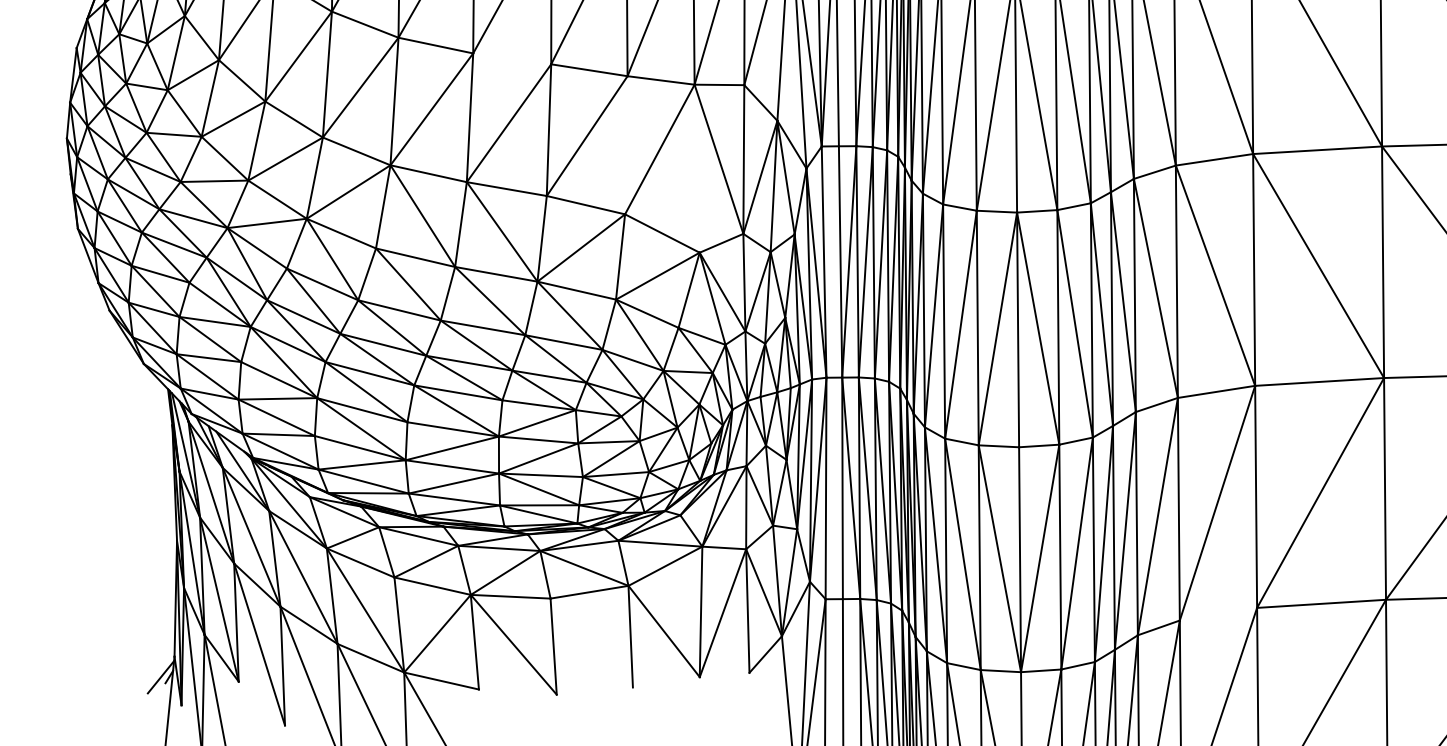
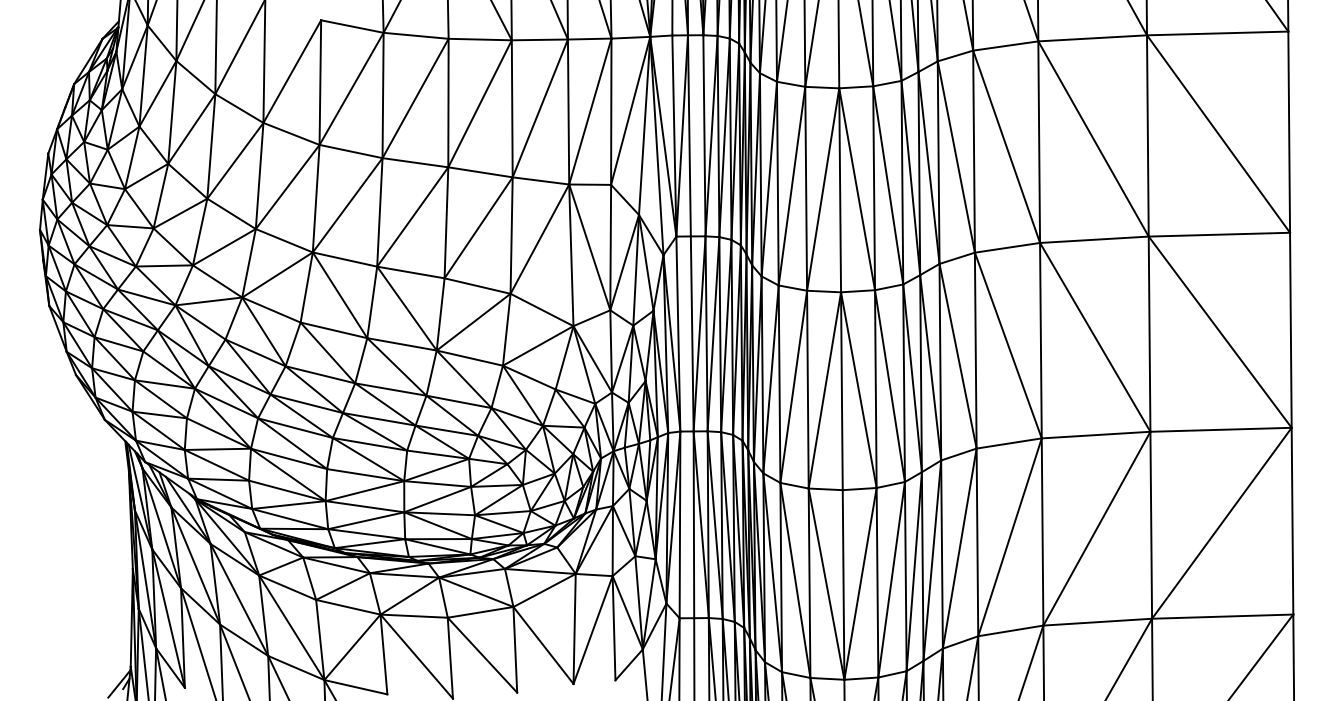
line: (512, 58) -> (415, 162), added
line: (626, 145) -> (511, 235), added
line: (697, 168) -> (571, 255), added
line: (1218, 613) -> (1010, 630), added
line: (591, 642) -> (482, 654), added

